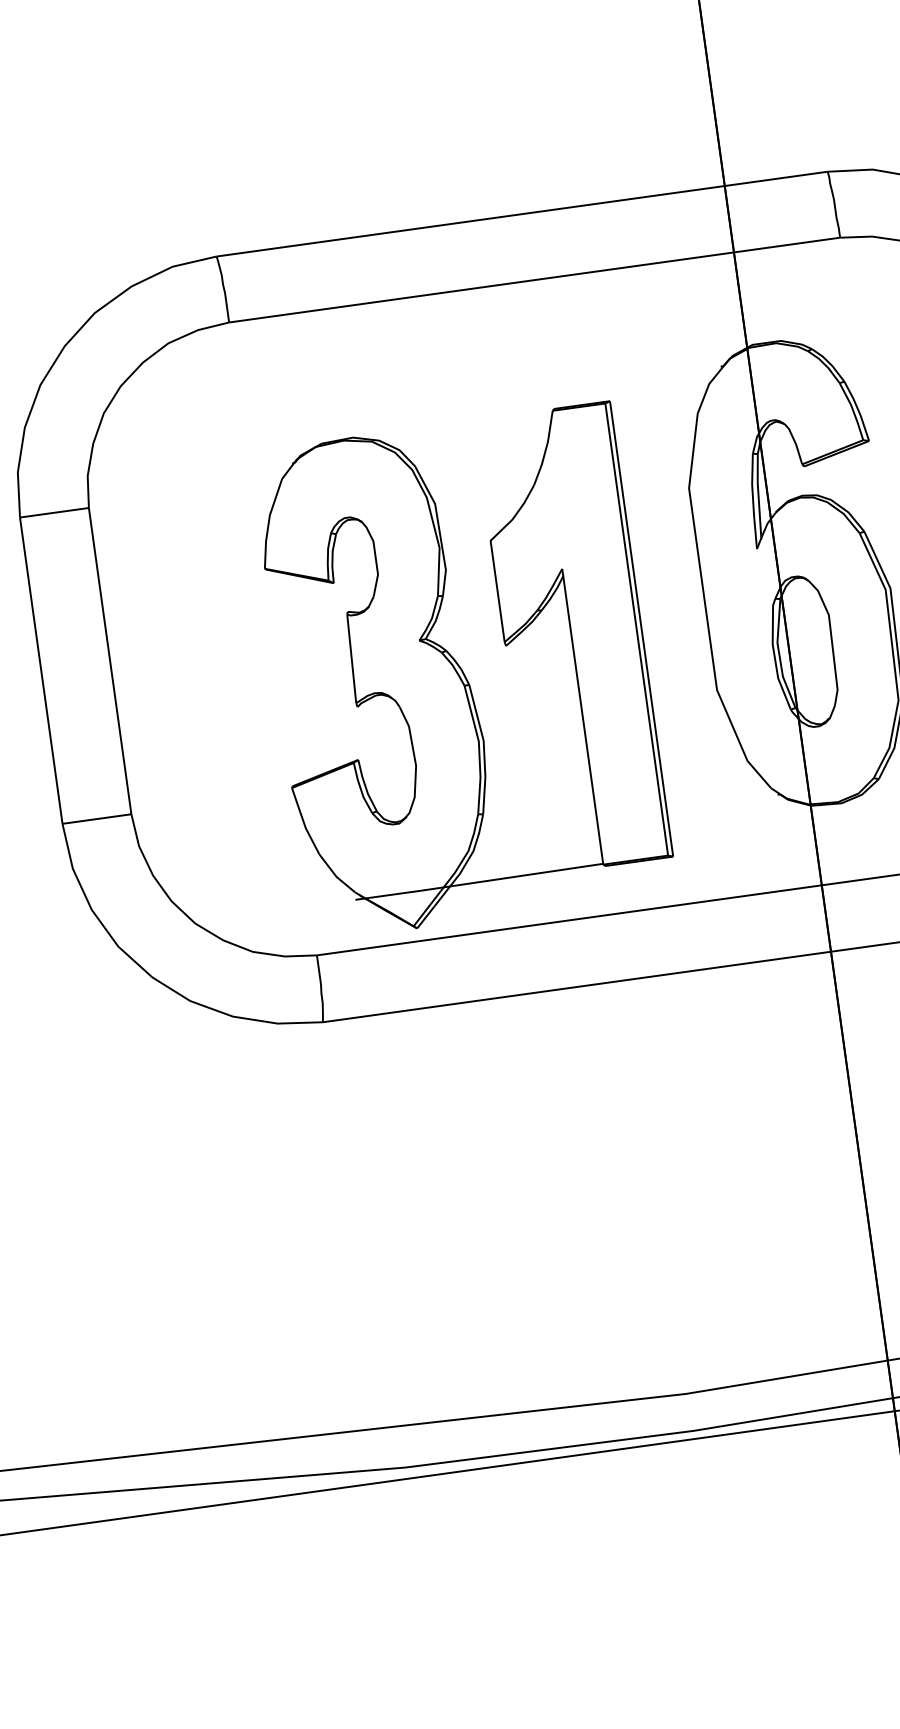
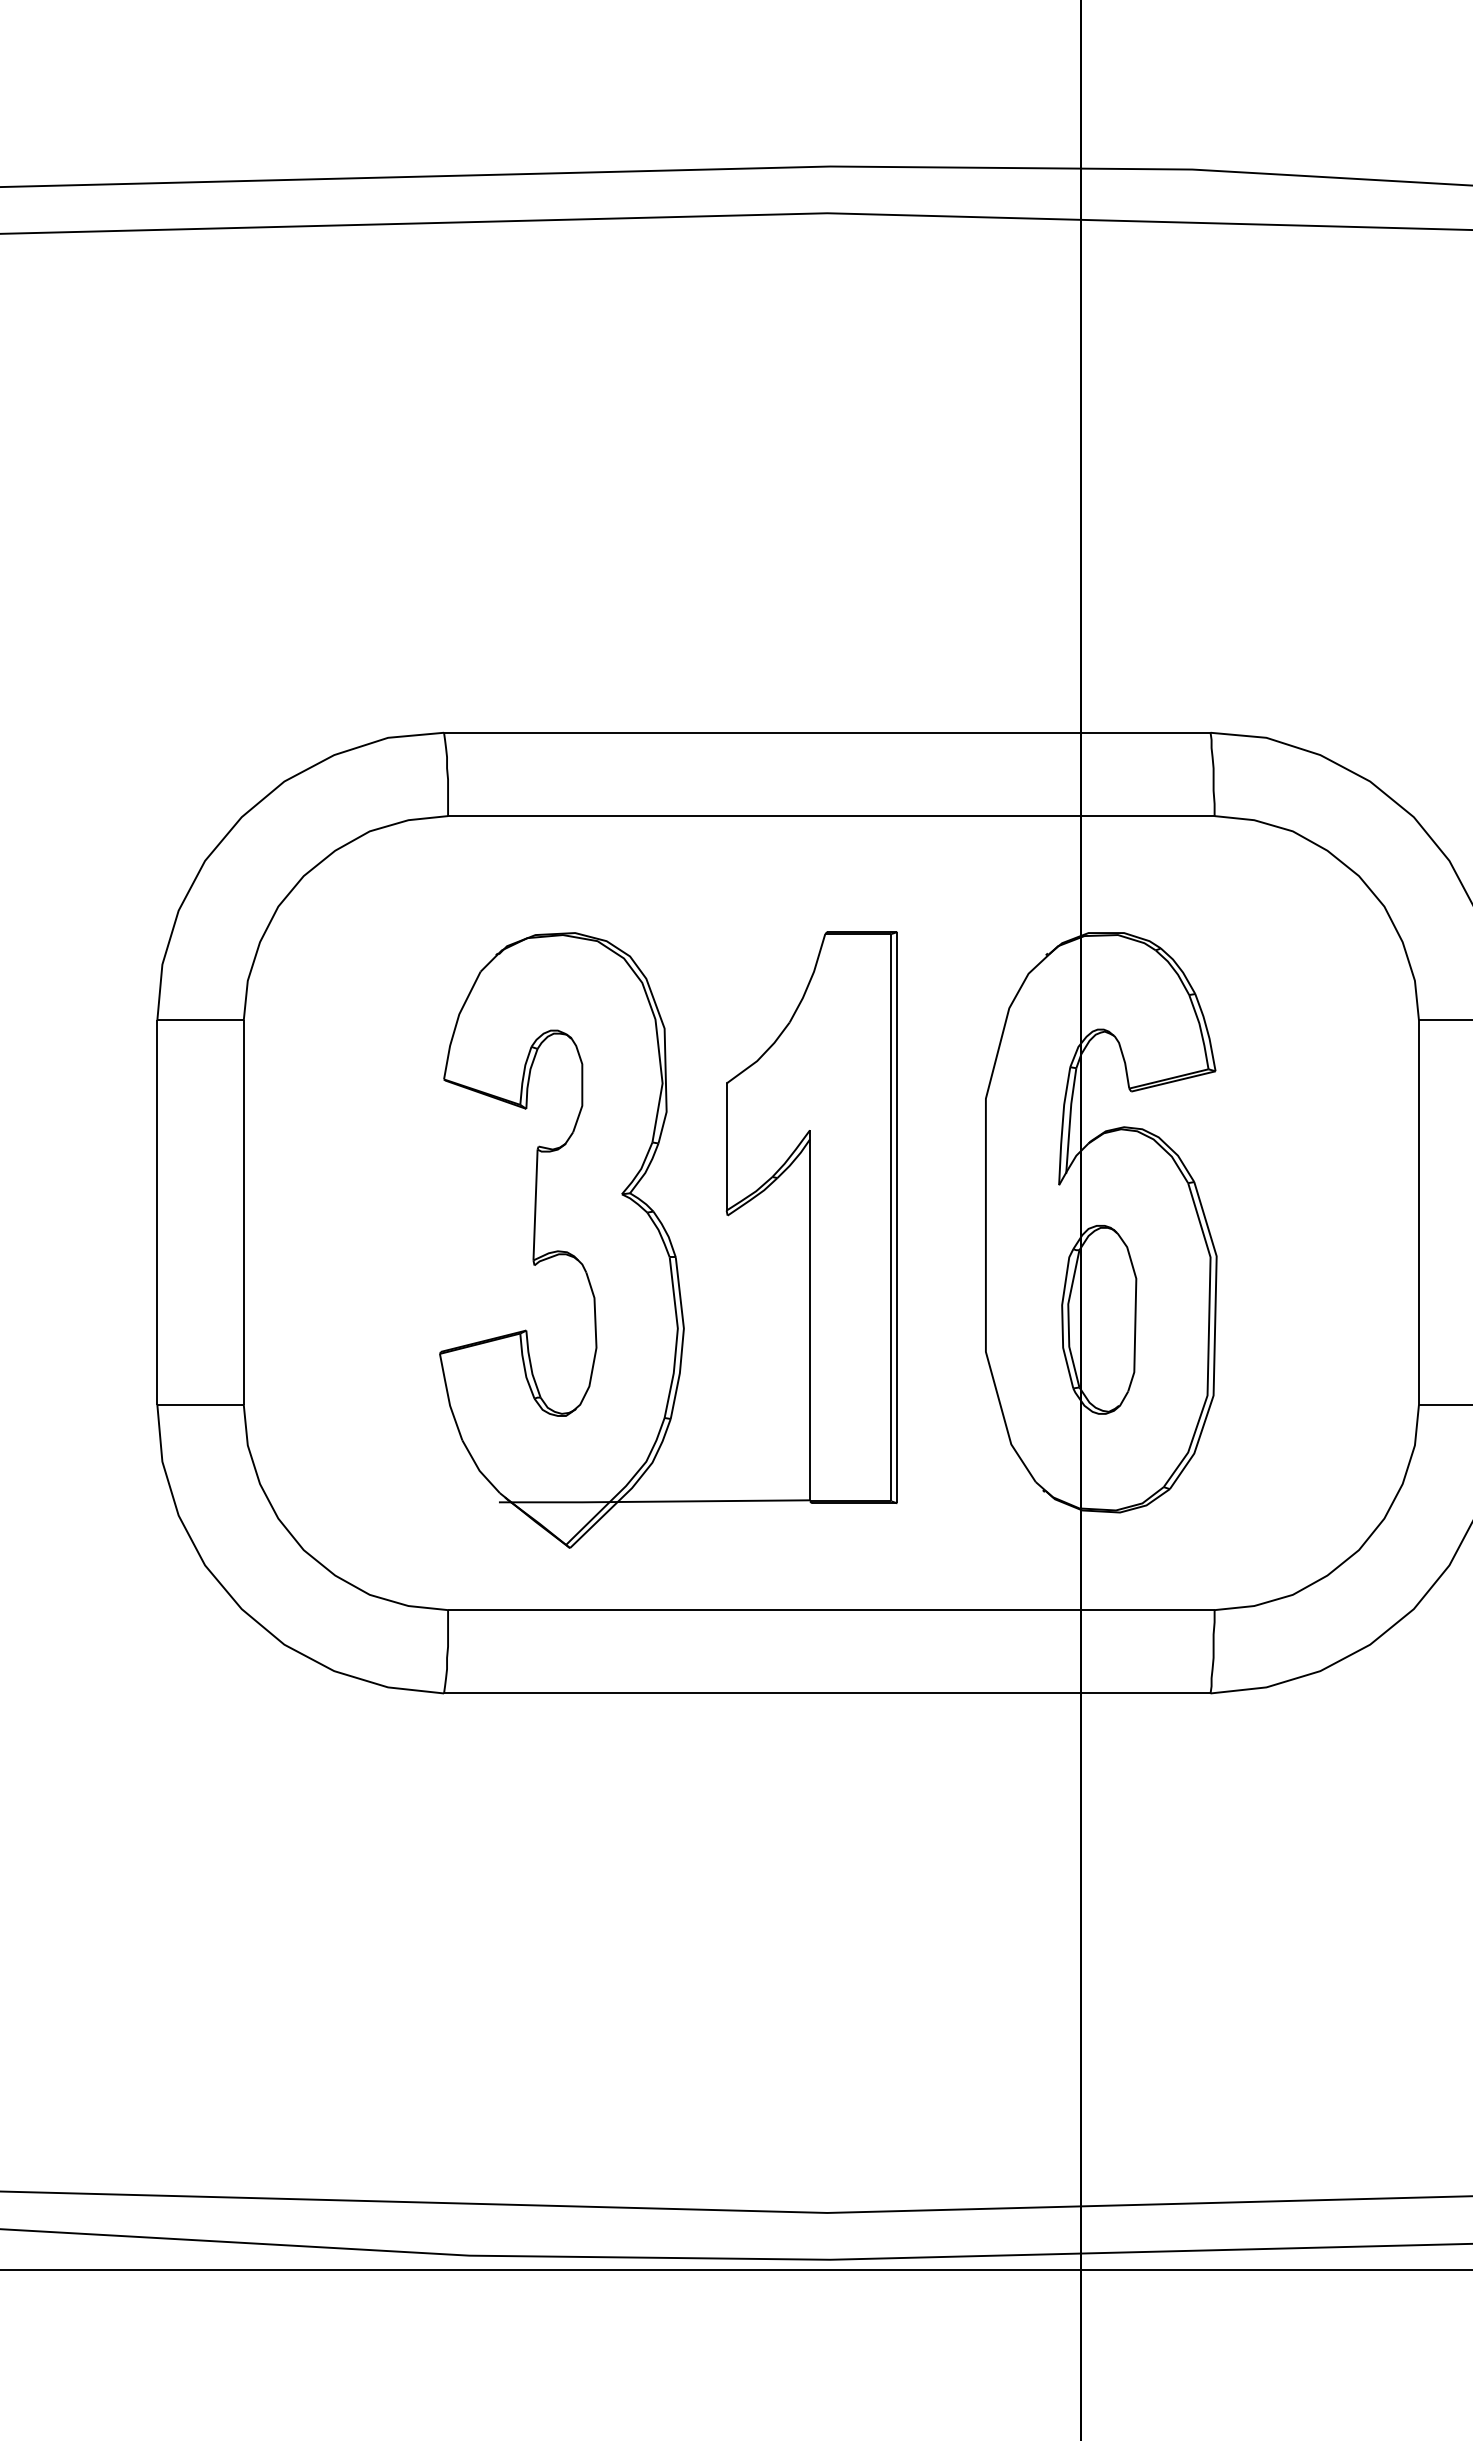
part: (461, 671) -> (668, 1239), moved

